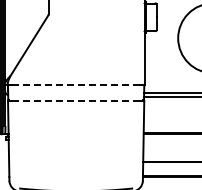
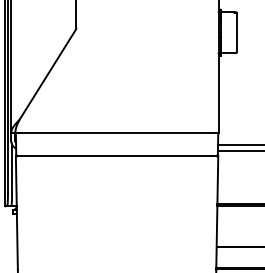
line: (76, 84) -> (117, 132), dashed -> solid
line: (76, 100) -> (117, 156), dashed -> solid

